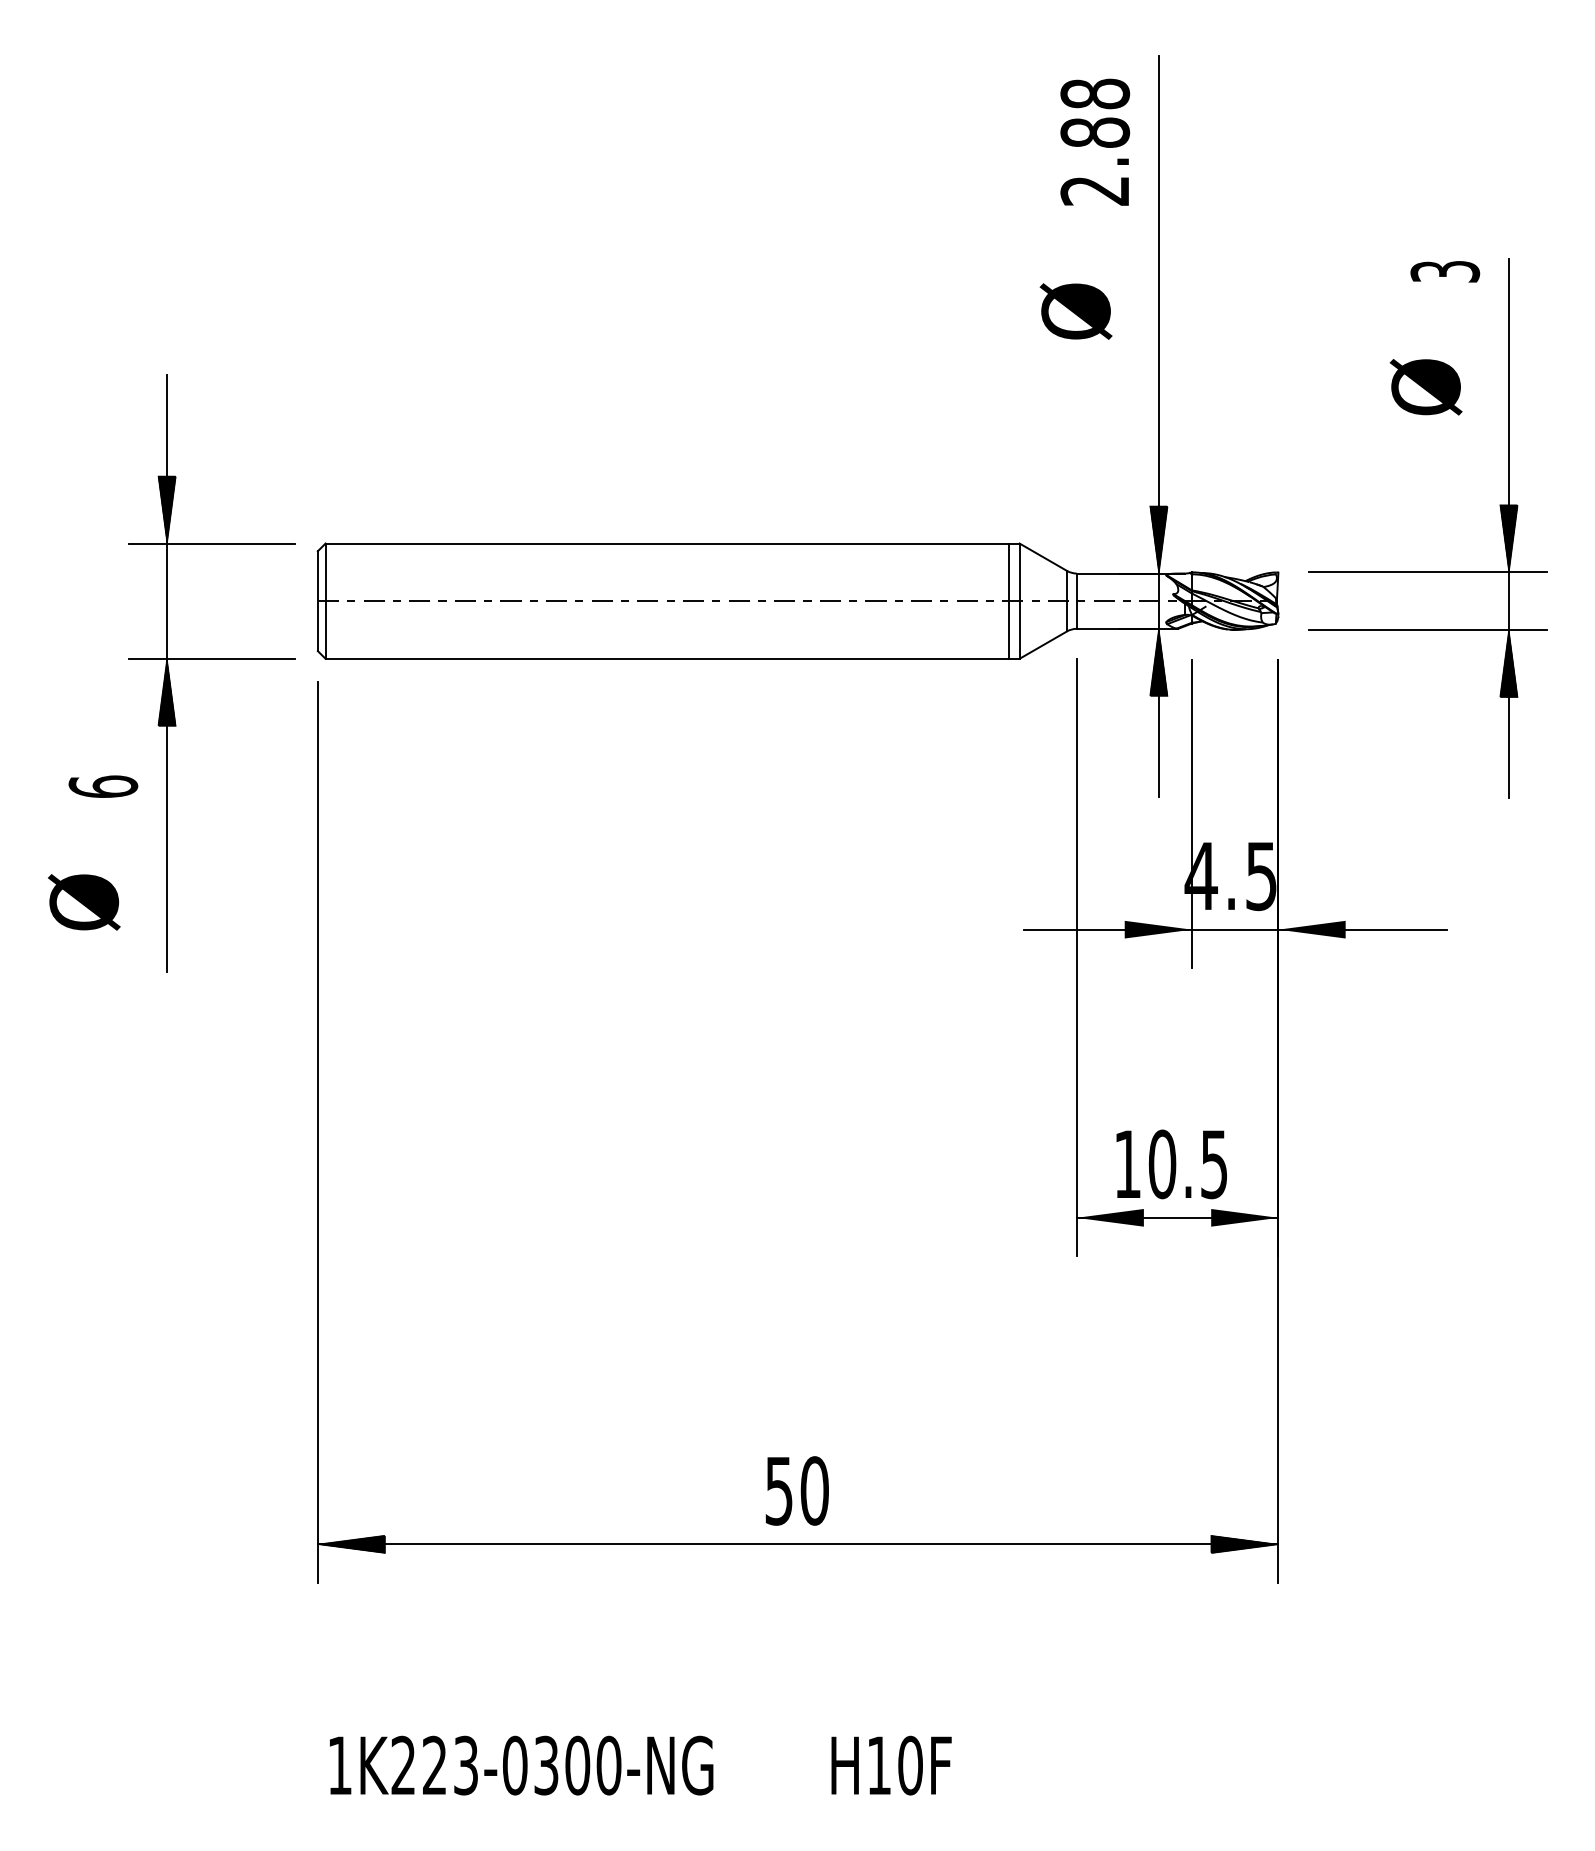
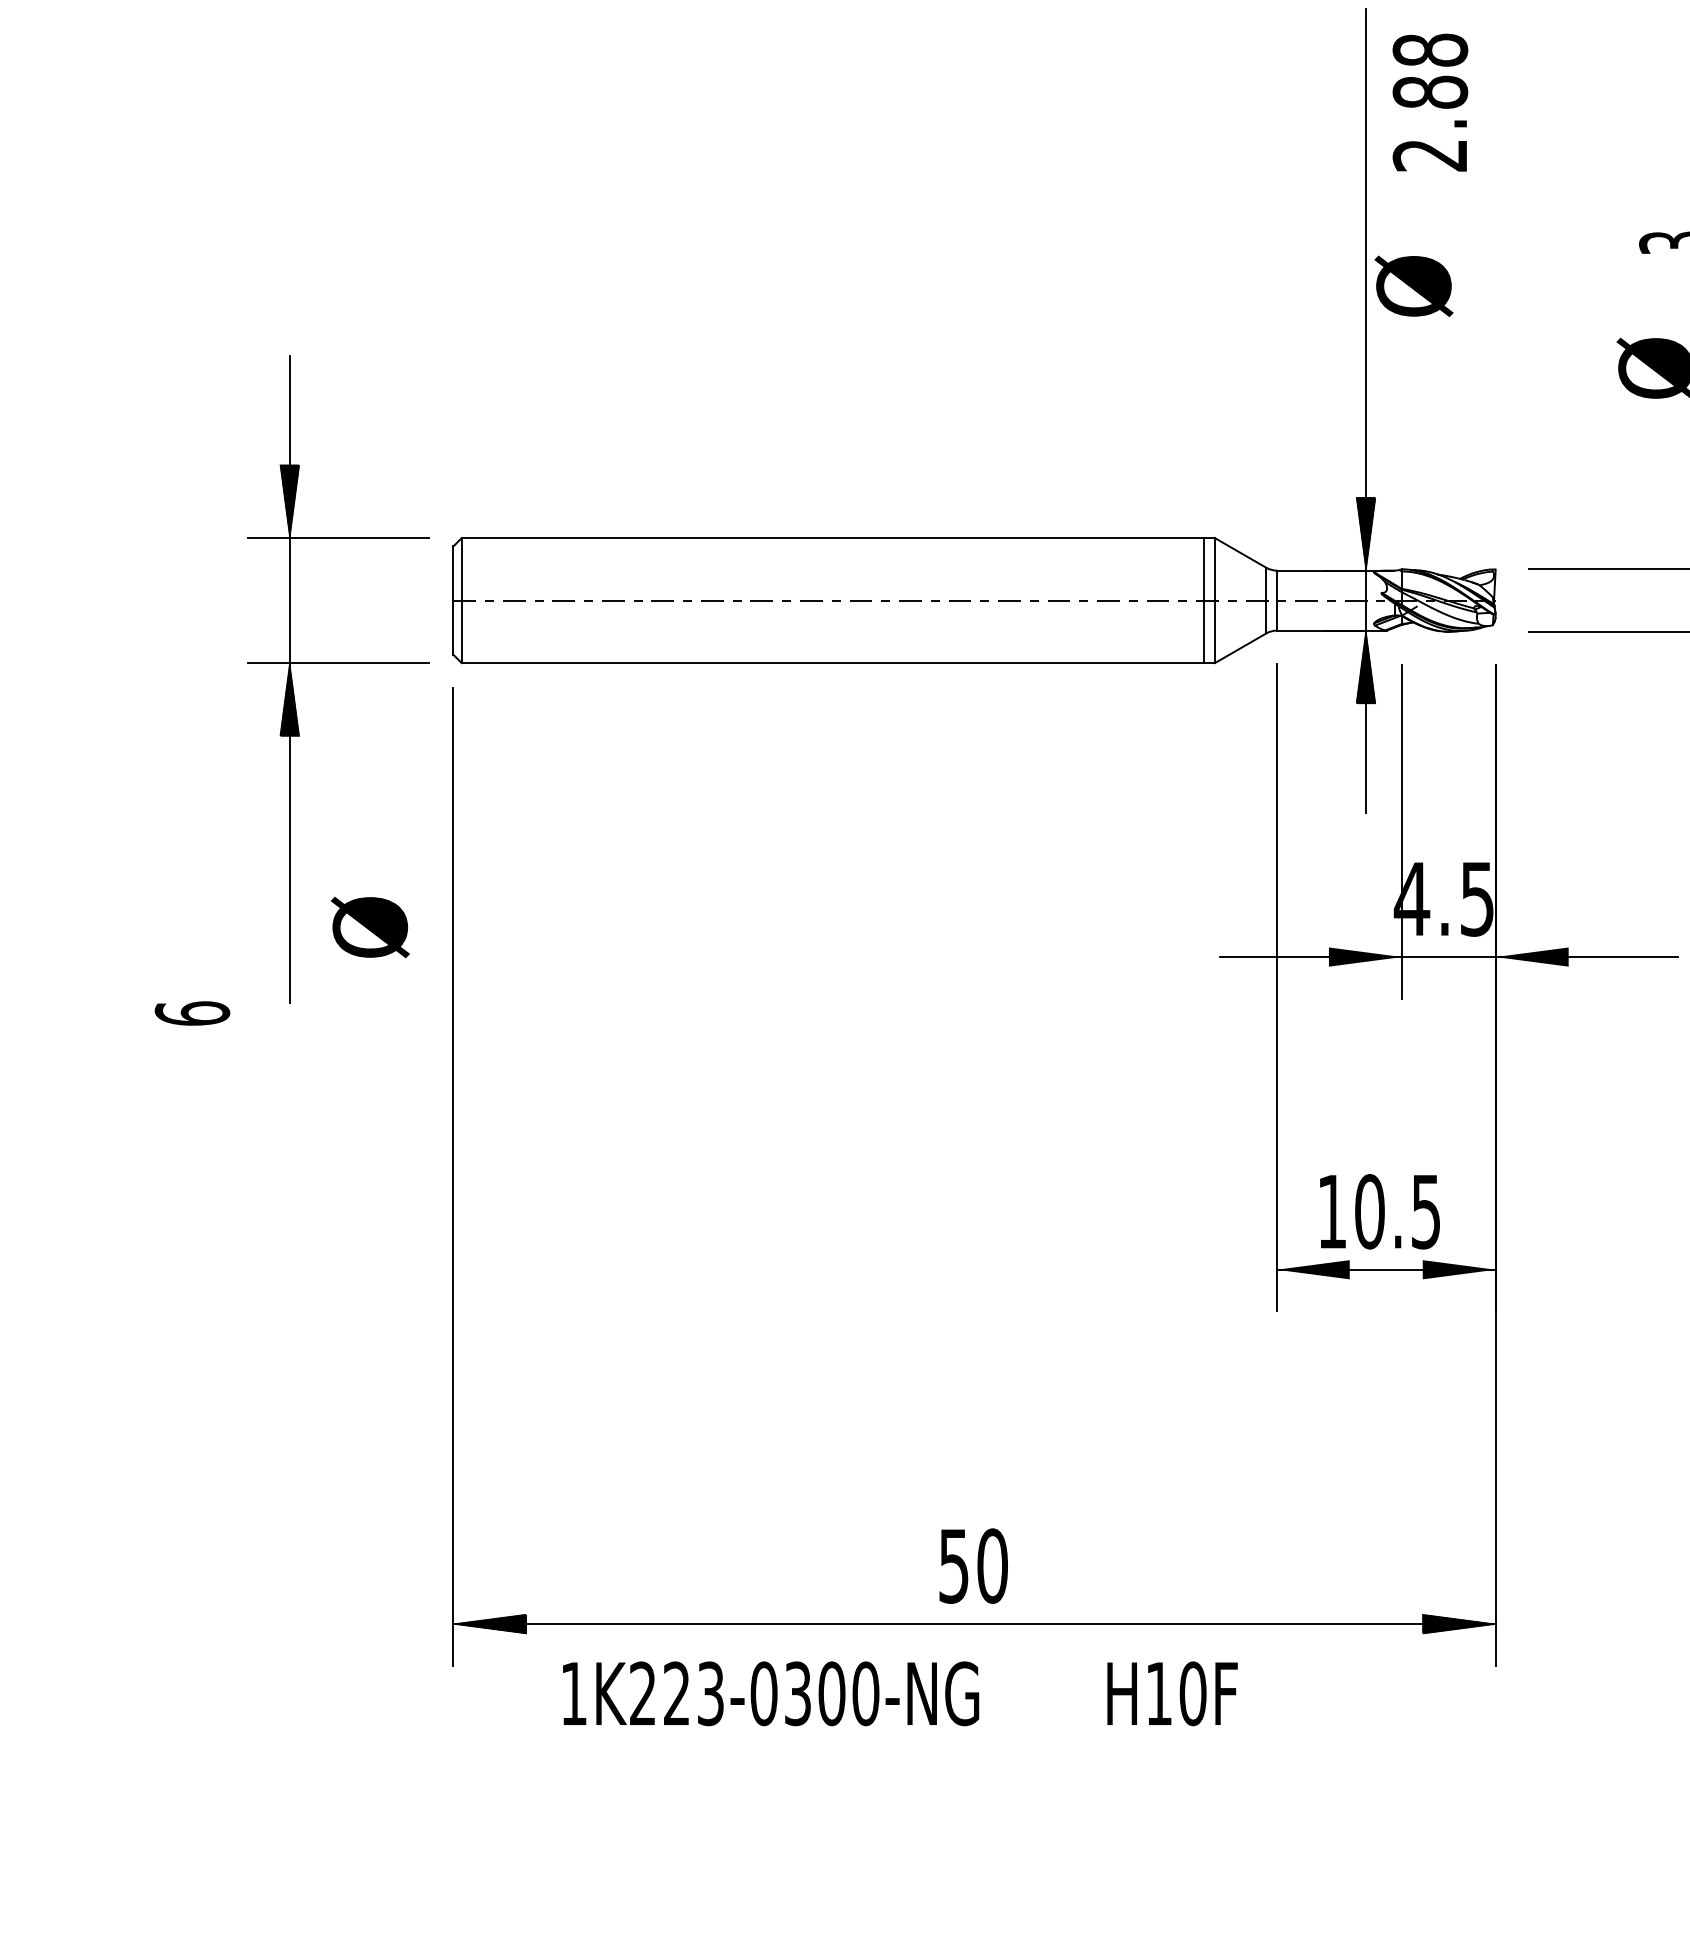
text: (1095, 141) -> (1430, 101), moved
text: (1075, 311) -> (1413, 286), moved
text: (103, 786) -> (192, 1013), moved
text: (84, 902) -> (370, 927), moved
text: (640, 1765) -> (900, 1693), moved

